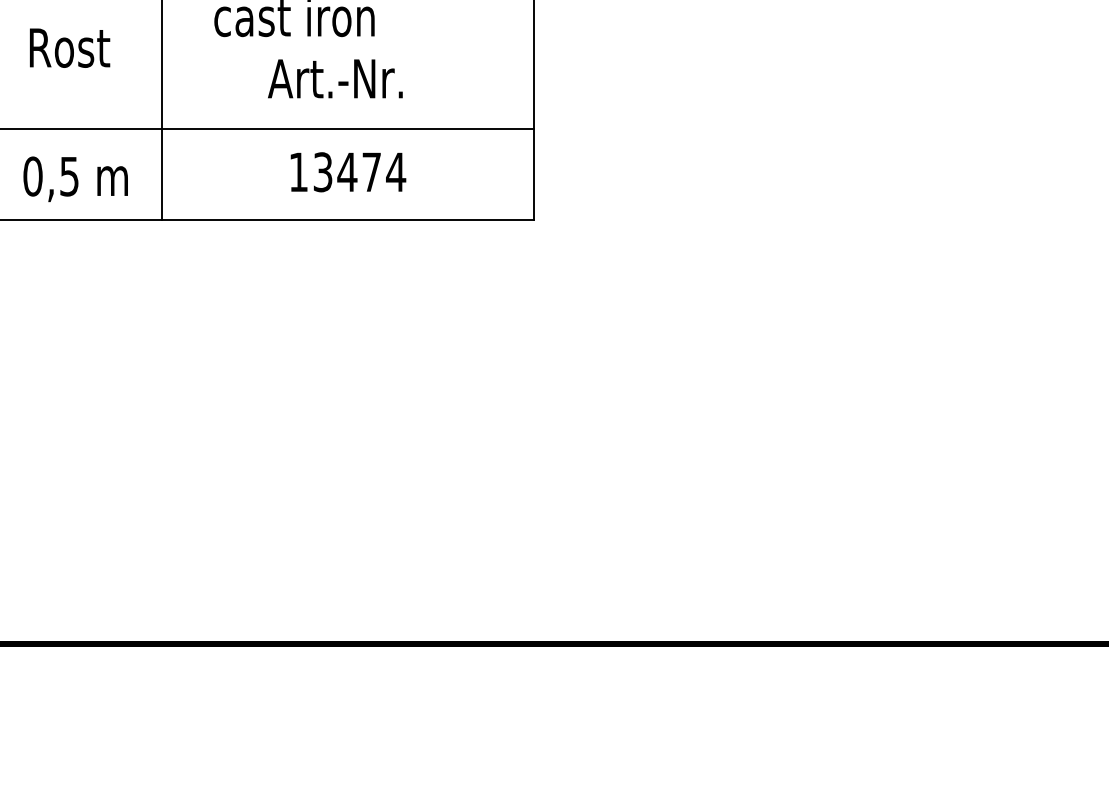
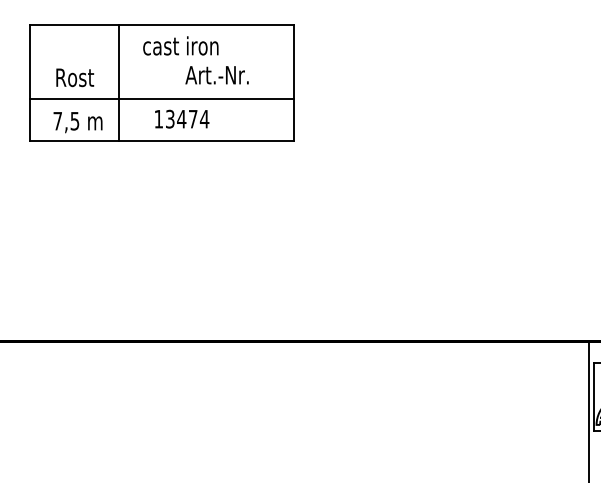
text: (70, 47) -> (75, 77), moved
text: (334, 79) -> (216, 75), moved
text: (349, 170) -> (182, 118), moved
text: (32, 175) -> (57, 120), 0,5 -> 7,5

